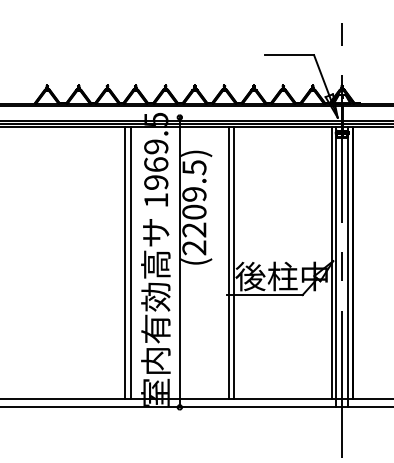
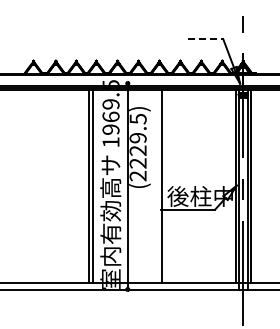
line: (289, 55) -> (205, 39), solid -> dashed
text: (193, 211) -> (137, 150), (2209.5) -> (2229.5)
line: (234, 262) -> (166, 186), removed

